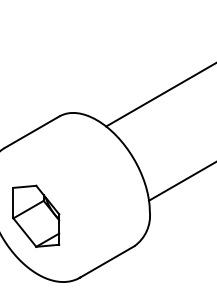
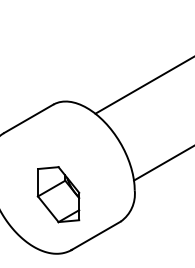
part: (36, 215) -> (58, 193), moved

